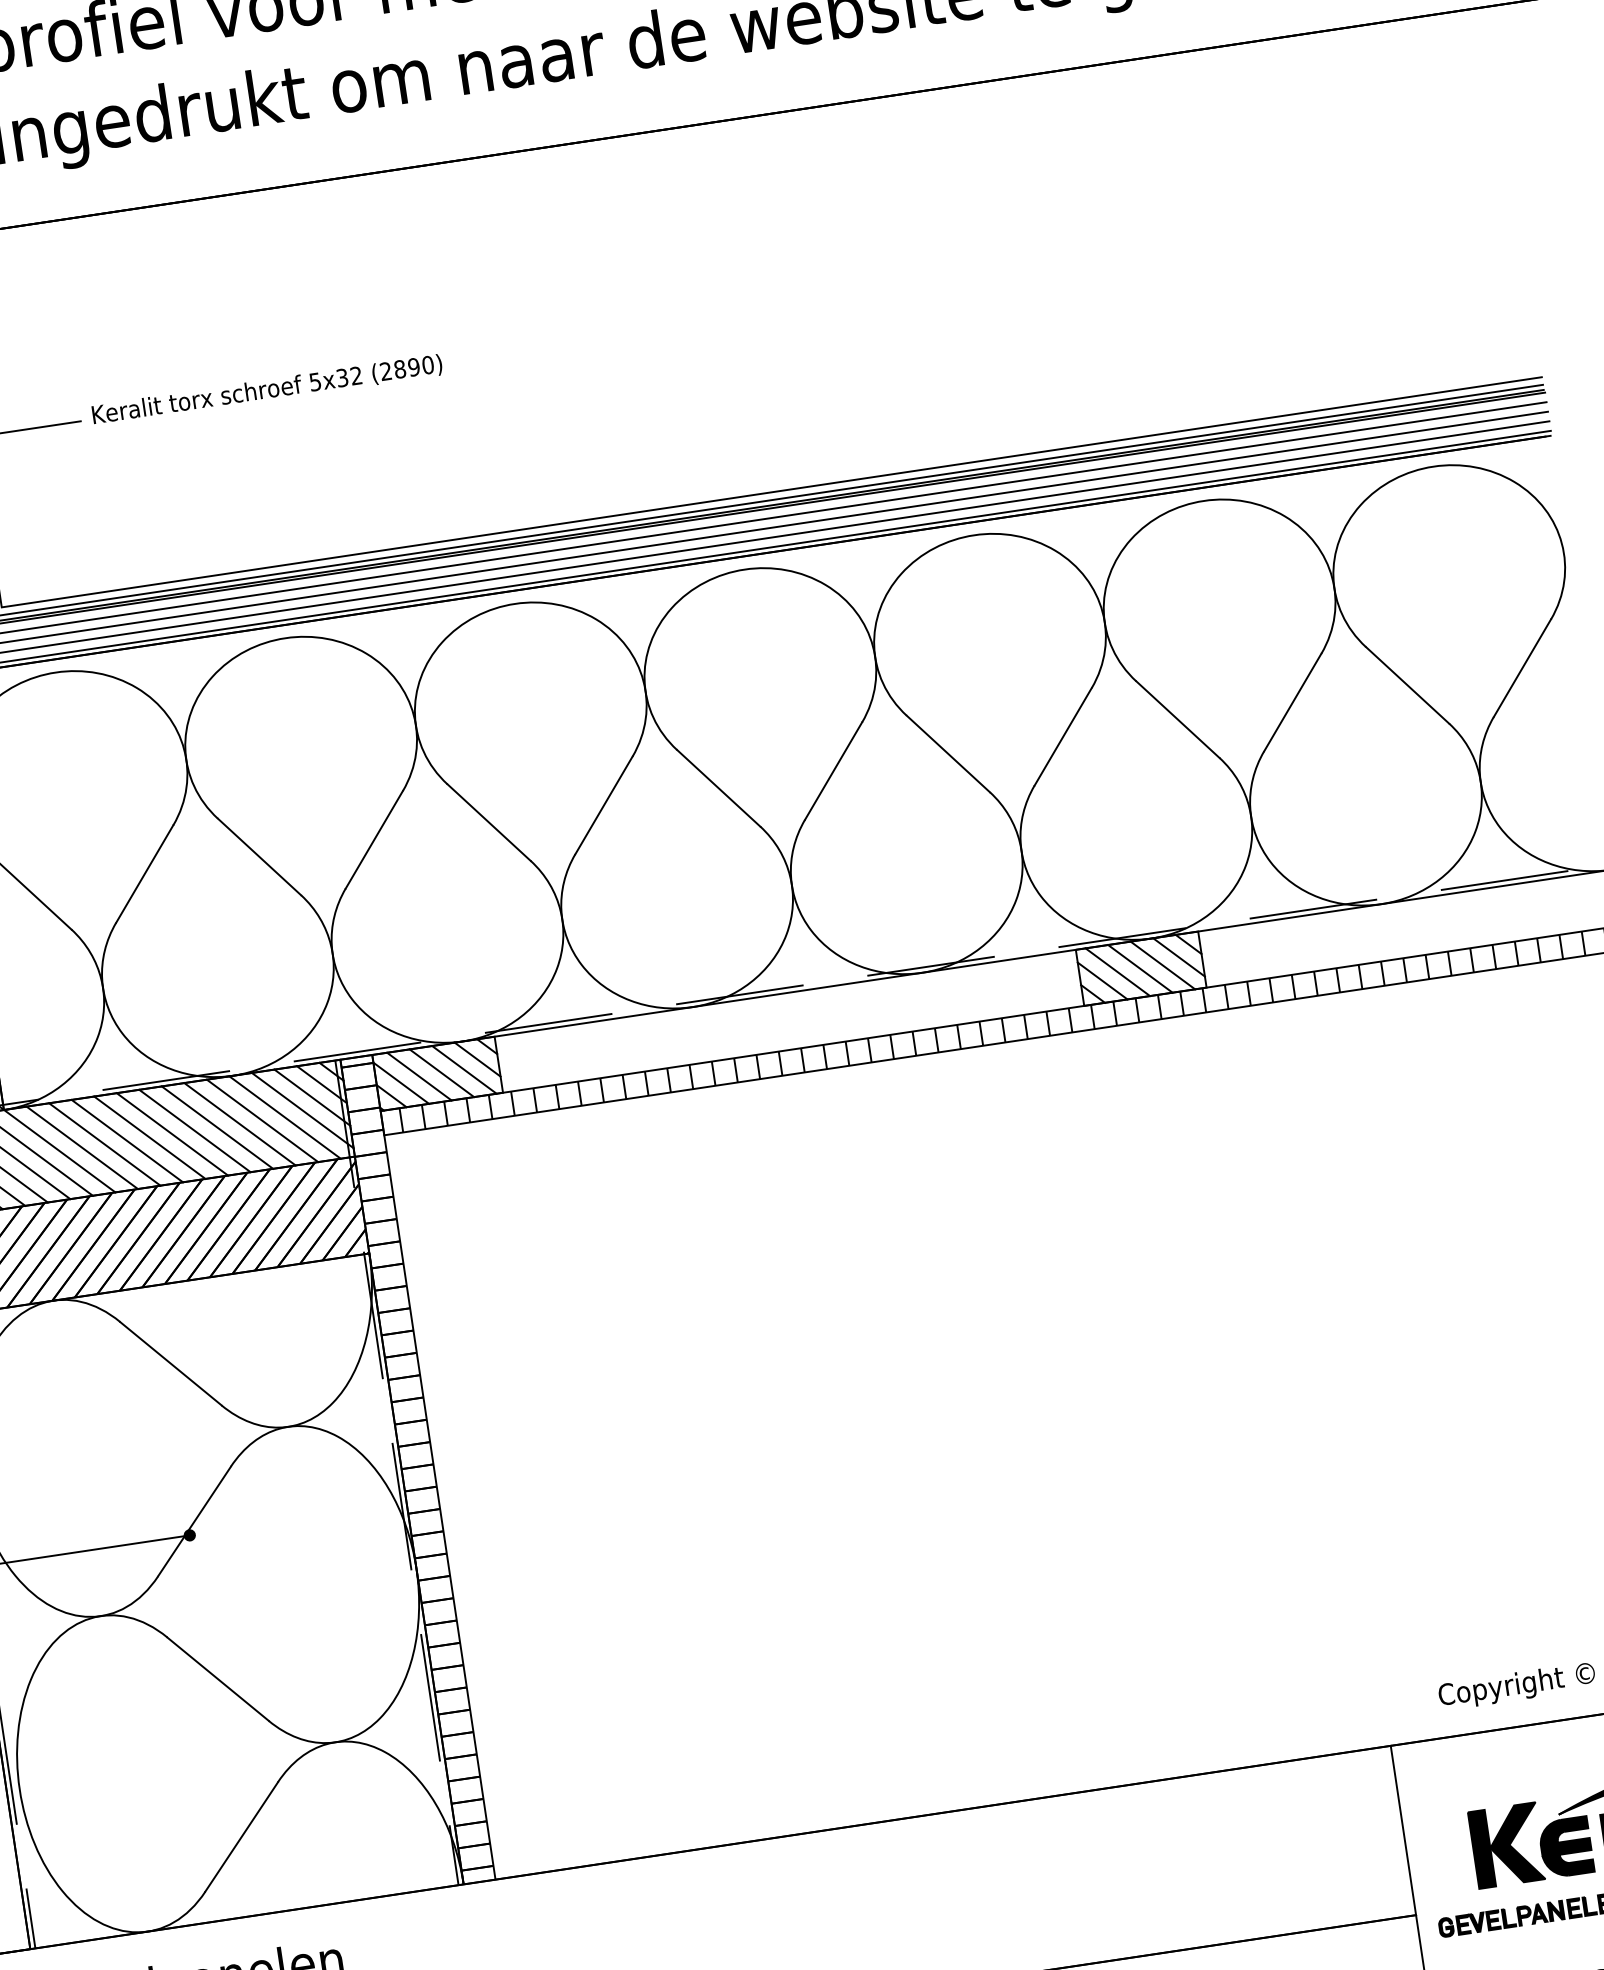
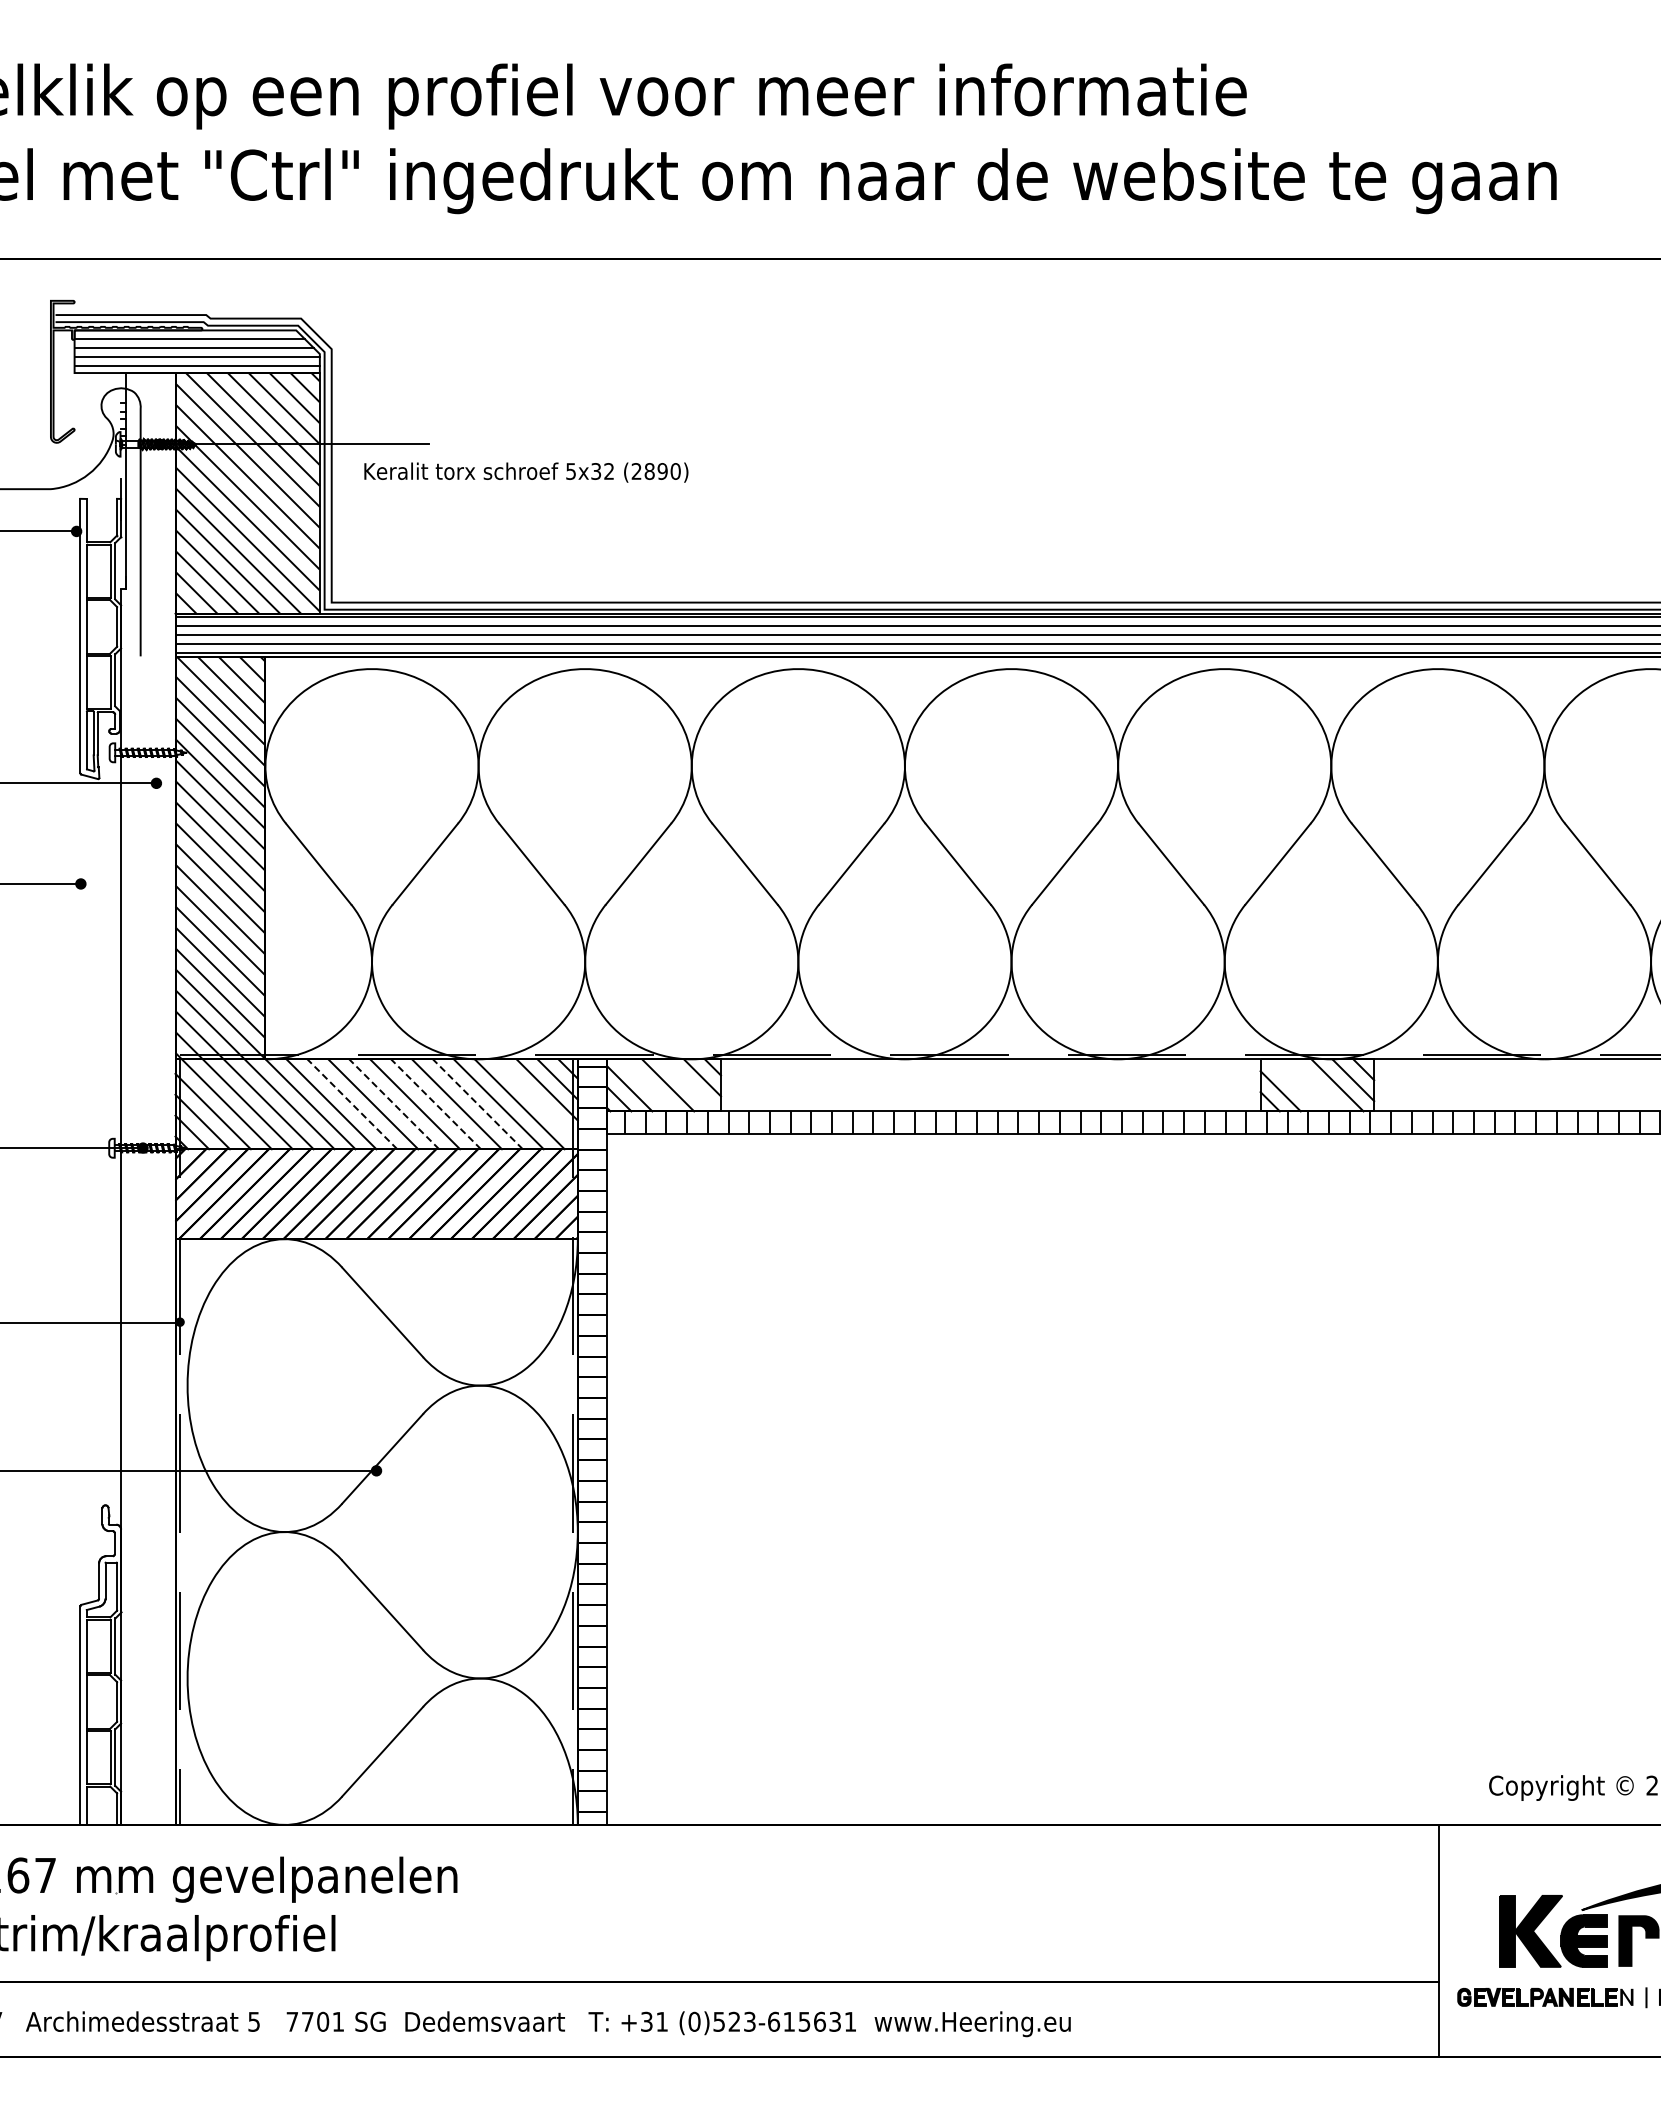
text: (267, 390) -> (526, 472), moved
line: (1140, 969) -> (1316, 1085), removed
line: (1117, 972) -> (1295, 1085), removed
line: (464, 1069) -> (689, 1085), removed
line: (419, 1076) -> (647, 1085), removed
line: (302, 1110) -> (536, 1100), removed
line: (239, 1124) -> (477, 1104), solid -> dashed
line: (195, 1131) -> (436, 1104), solid -> dashed
line: (150, 1137) -> (394, 1104), solid -> dashed
line: (104, 1144) -> (352, 1104), solid -> dashed

